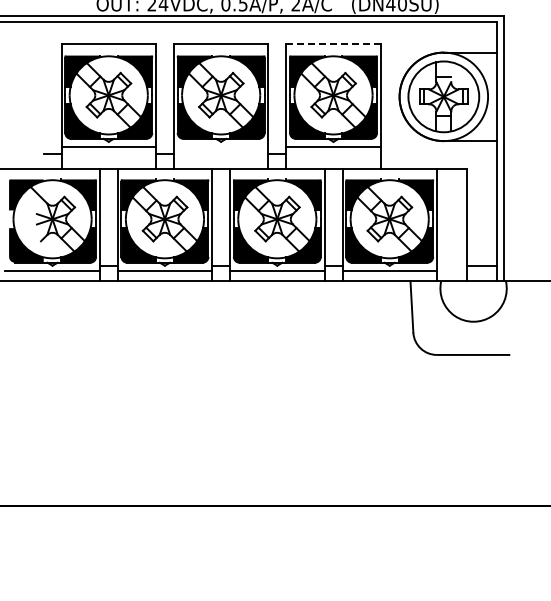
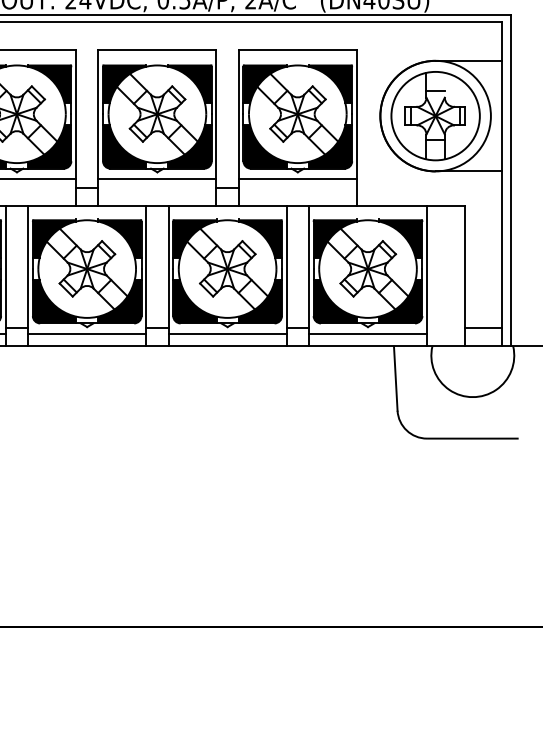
line: (333, 43) -> (297, 49), dashed -> solid
line: (220, 147) -> (156, 179), added

